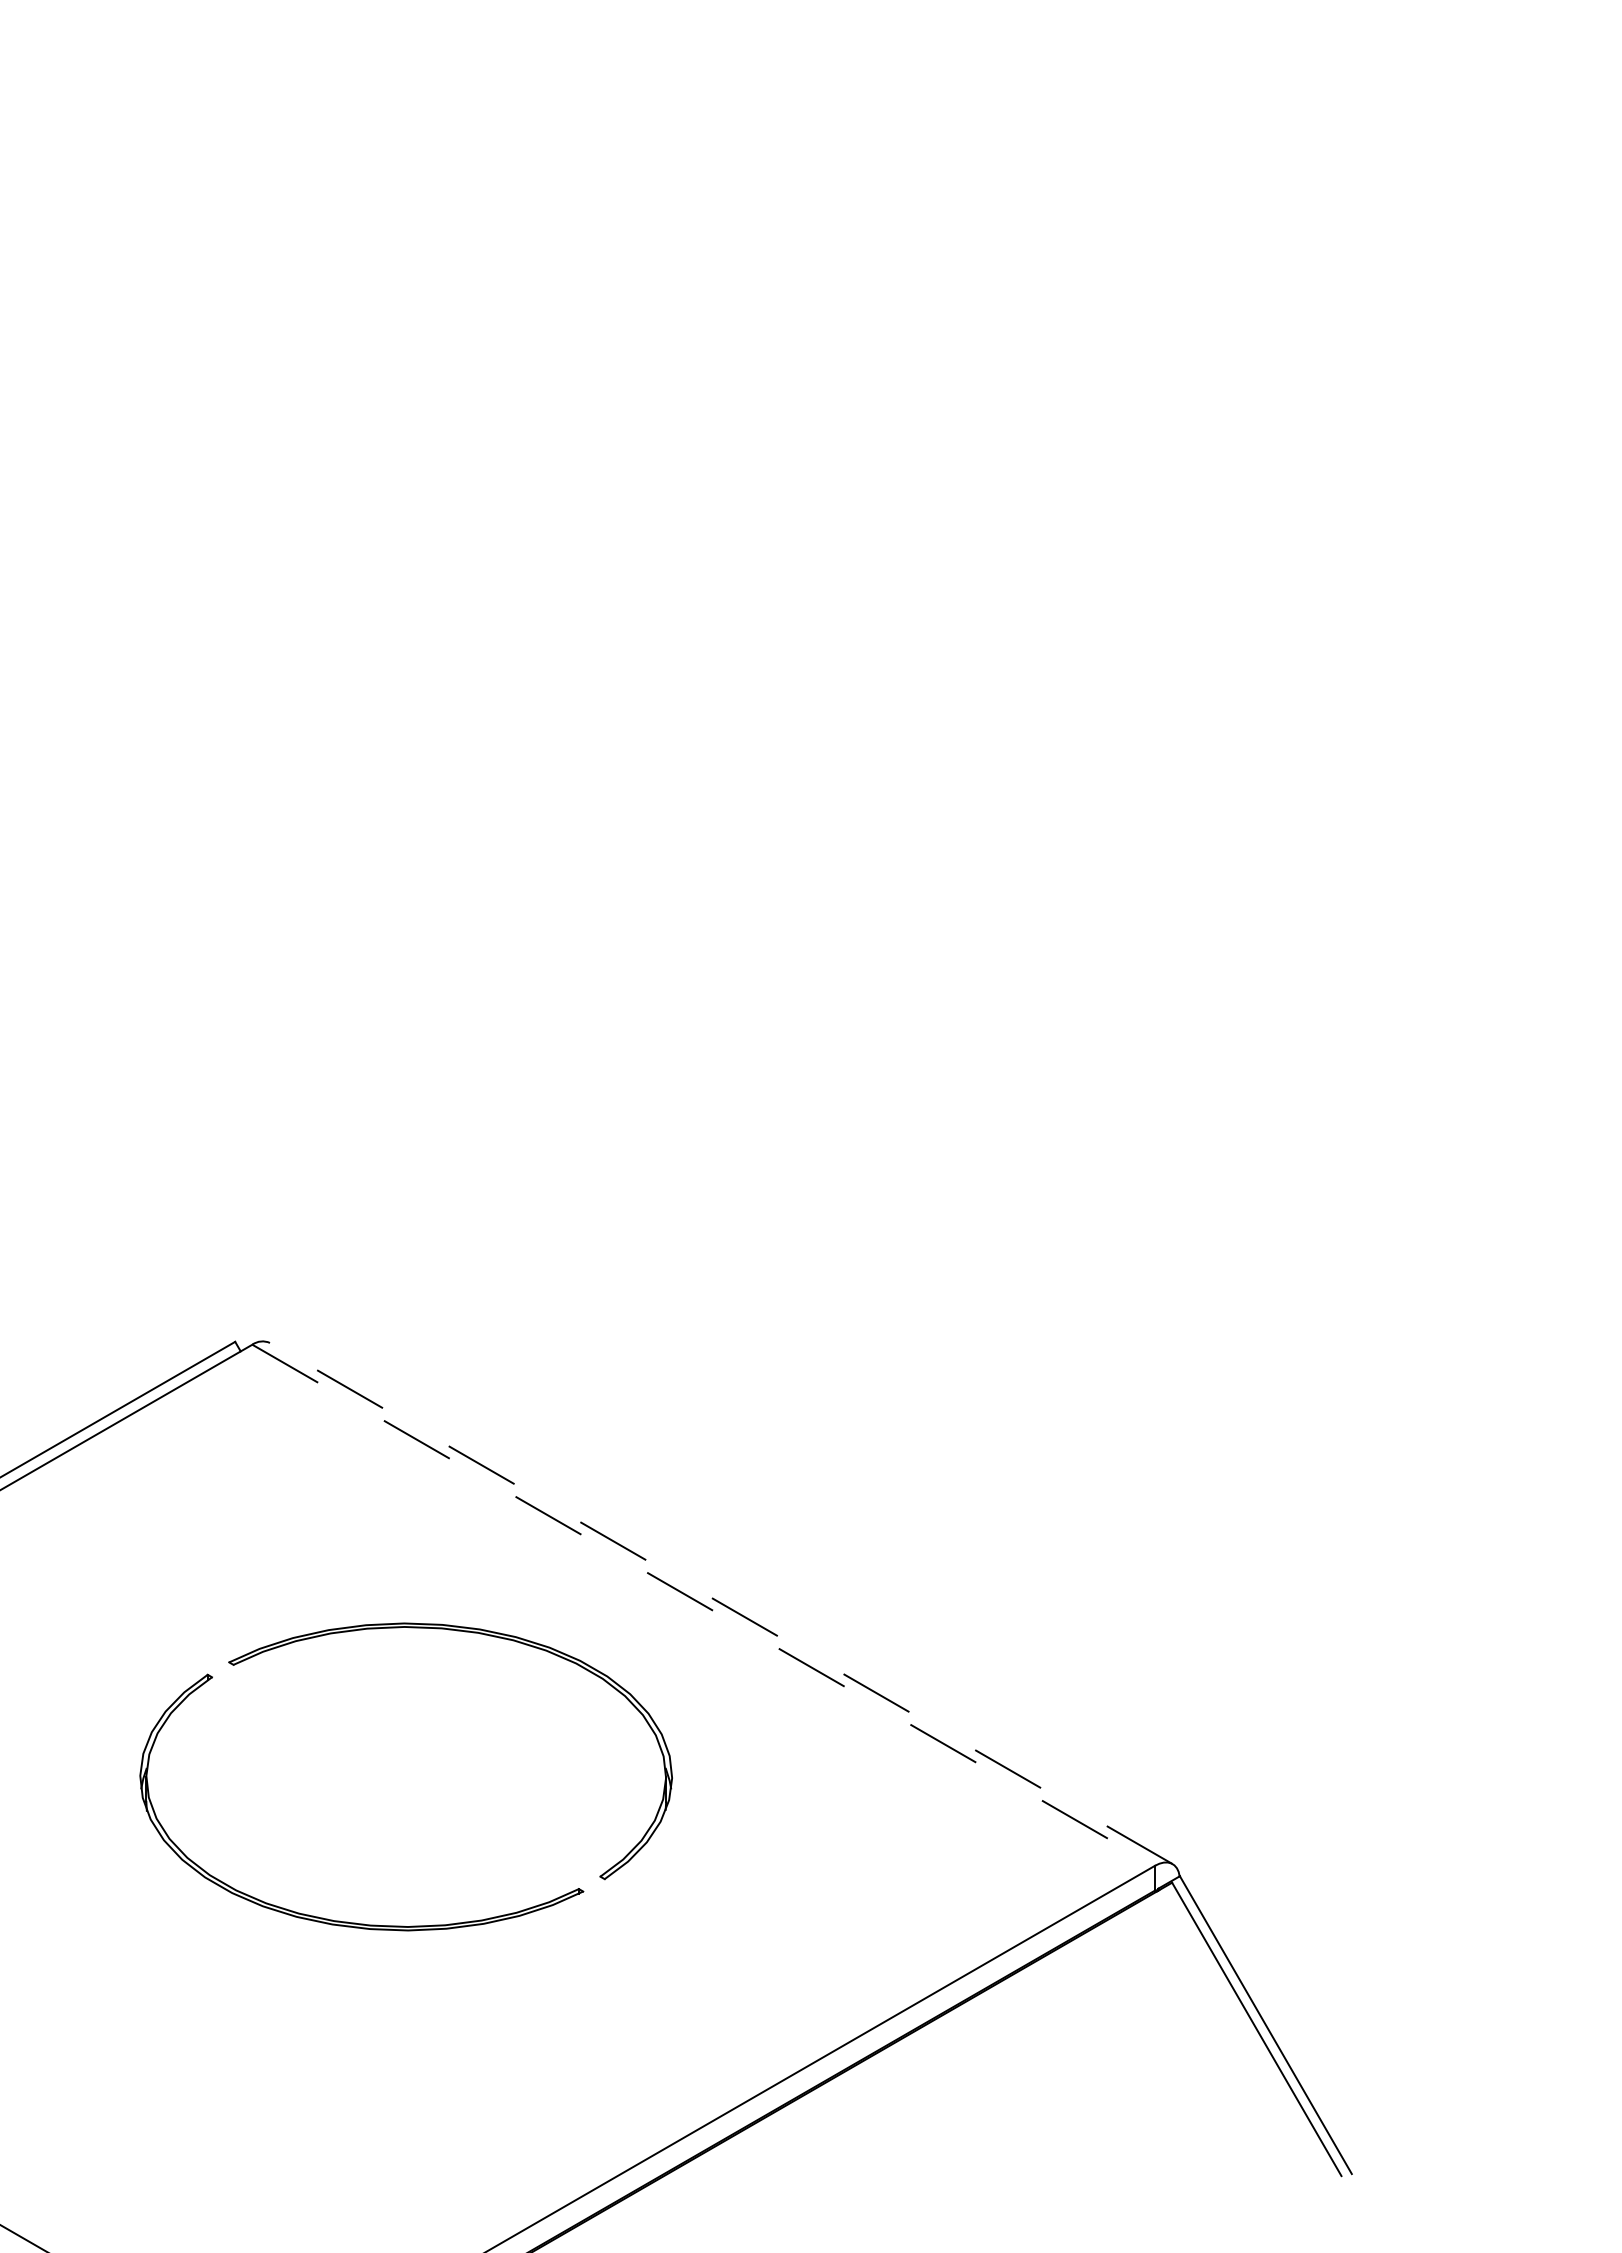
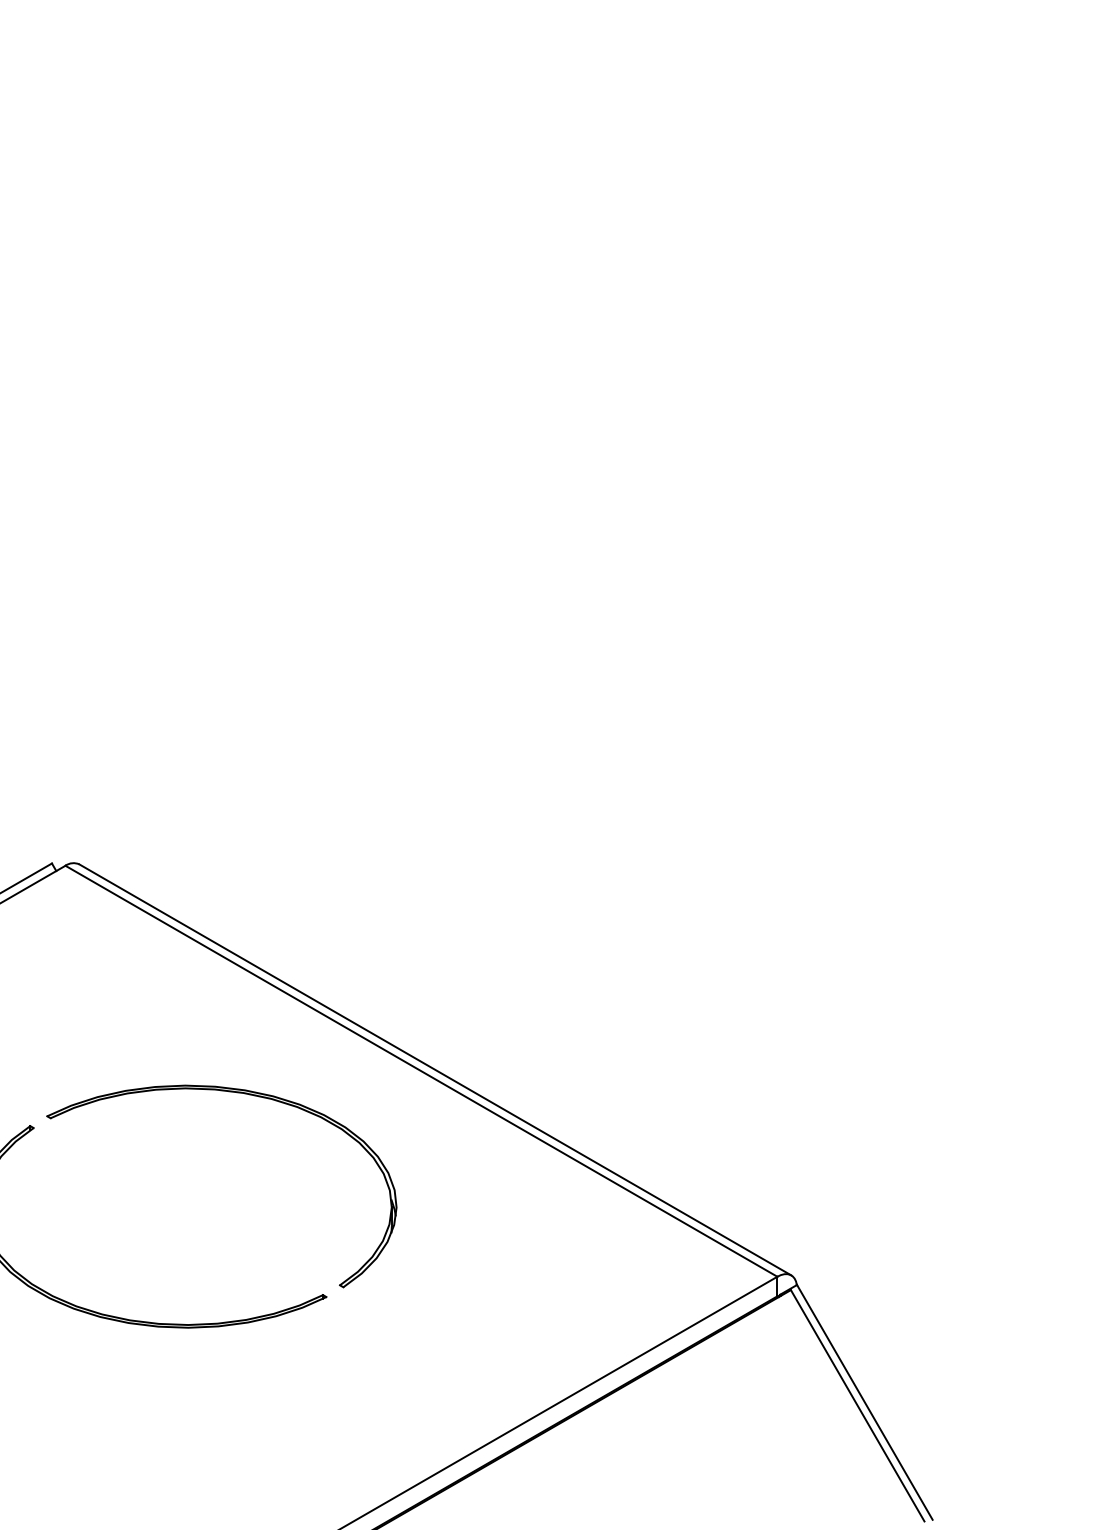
line: (720, 1603) -> (434, 1069), dashed -> solid
line: (704, 1605) -> (422, 1071), dashed -> solid

